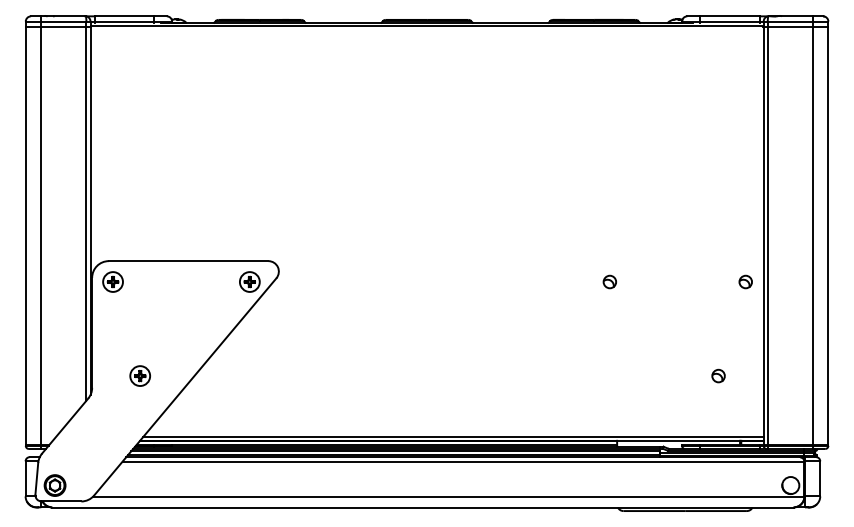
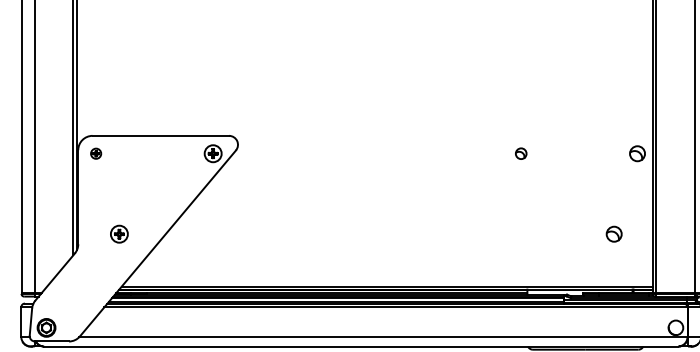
part: (112, 281) -> (95, 153), size x0.6
part: (745, 281) -> (637, 153), size x1.4
part: (718, 375) -> (614, 233), size x1.4

